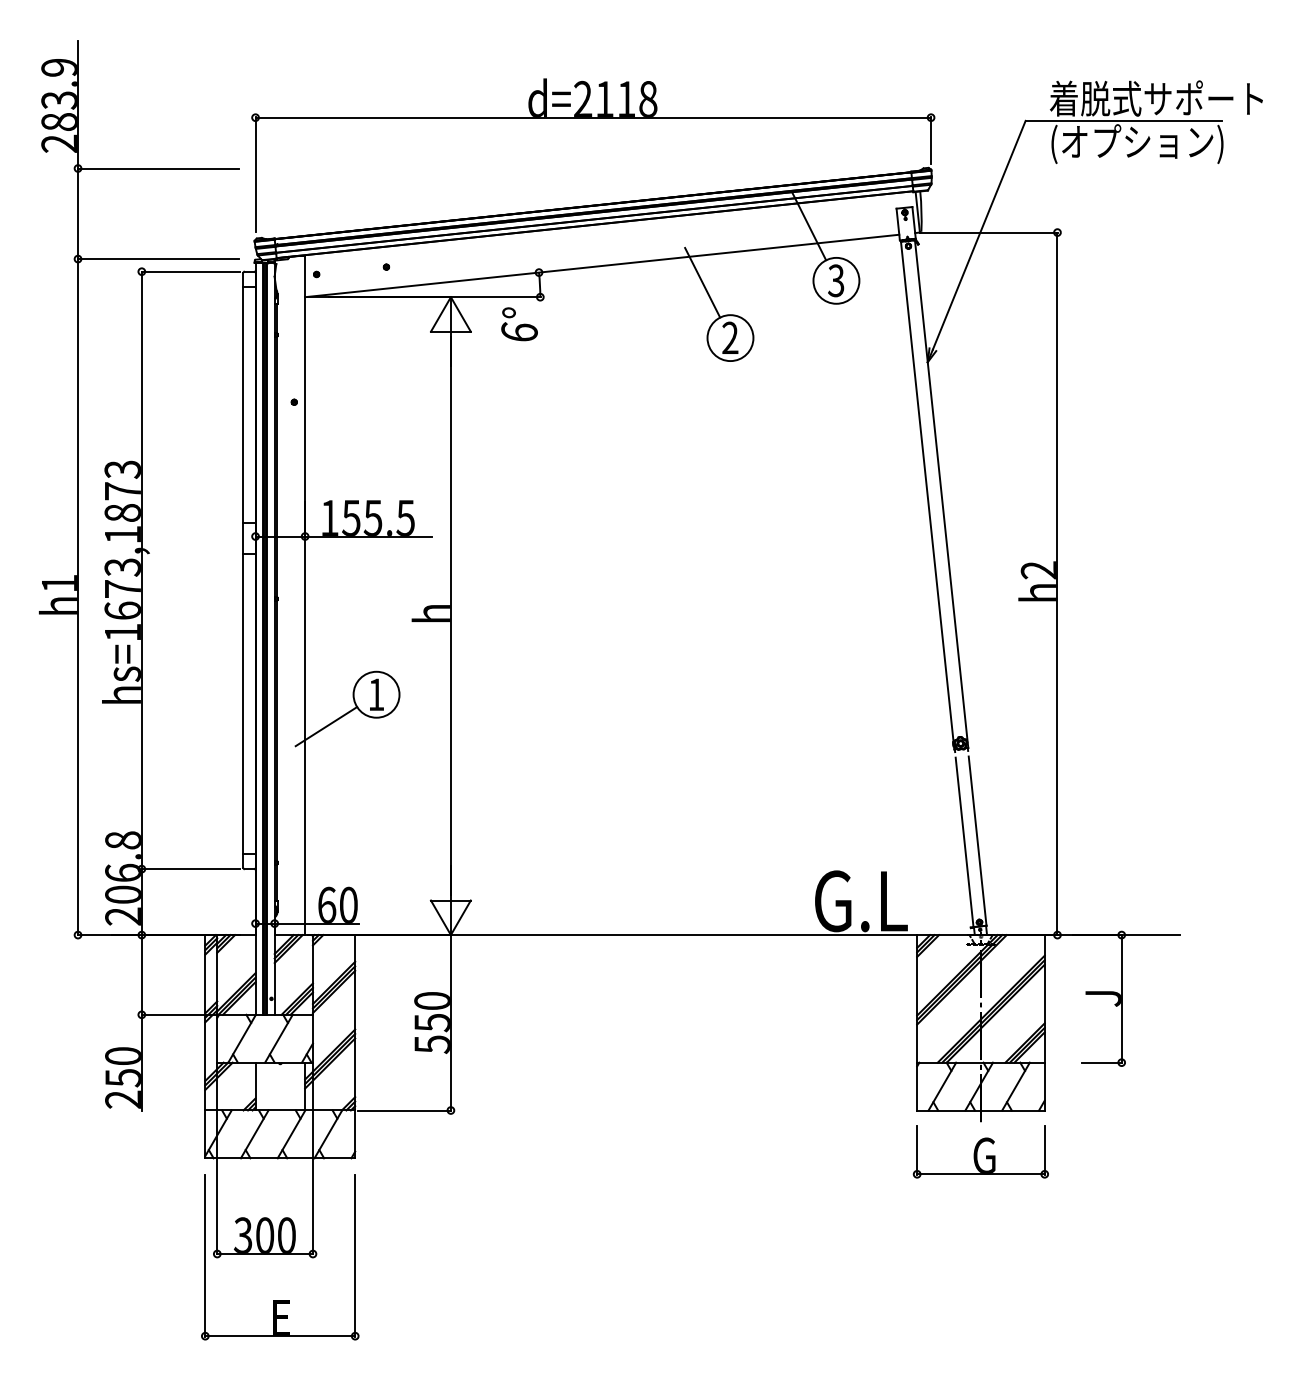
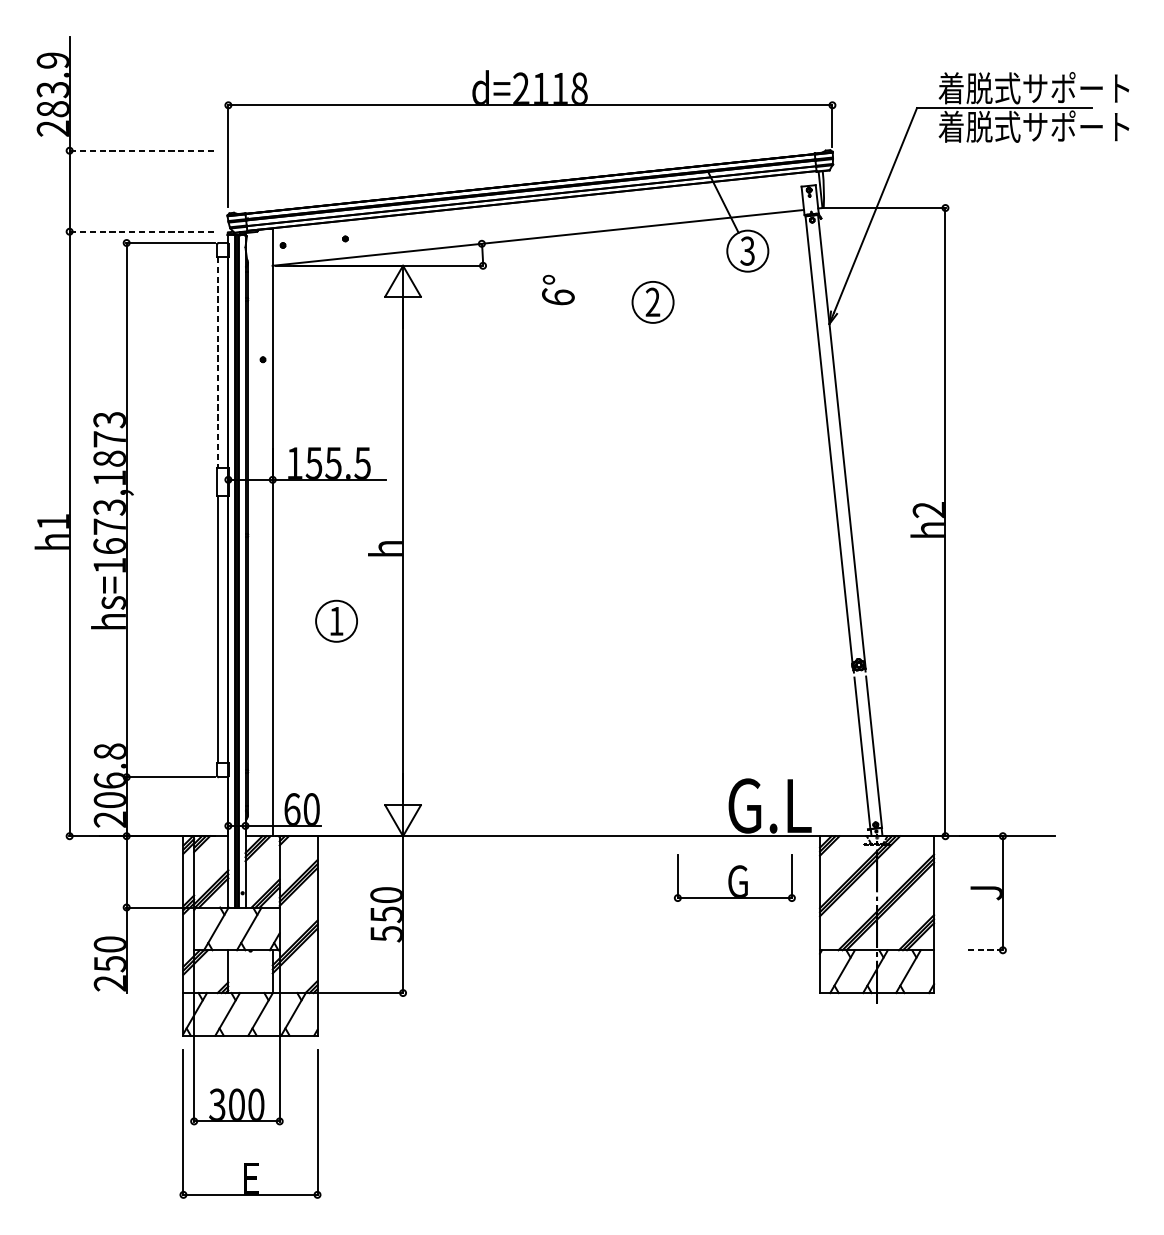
text: (1155, 143) -> (1033, 128), (オプション) -> 着脱式サポート
line: (158, 168) -> (141, 150), solid -> dashed
line: (158, 259) -> (141, 232), solid -> dashed
line: (702, 282) -> (628, 252), removed
text: (519, 324) -> (558, 290), moved
line: (243, 405) -> (217, 362), solid -> dashed
line: (326, 726) -> (291, 649), removed
line: (1102, 1062) -> (985, 950), solid -> dashed
part: (980, 1151) -> (734, 877), moved

